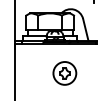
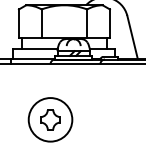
part: (64, 73) -> (49, 119), moved

